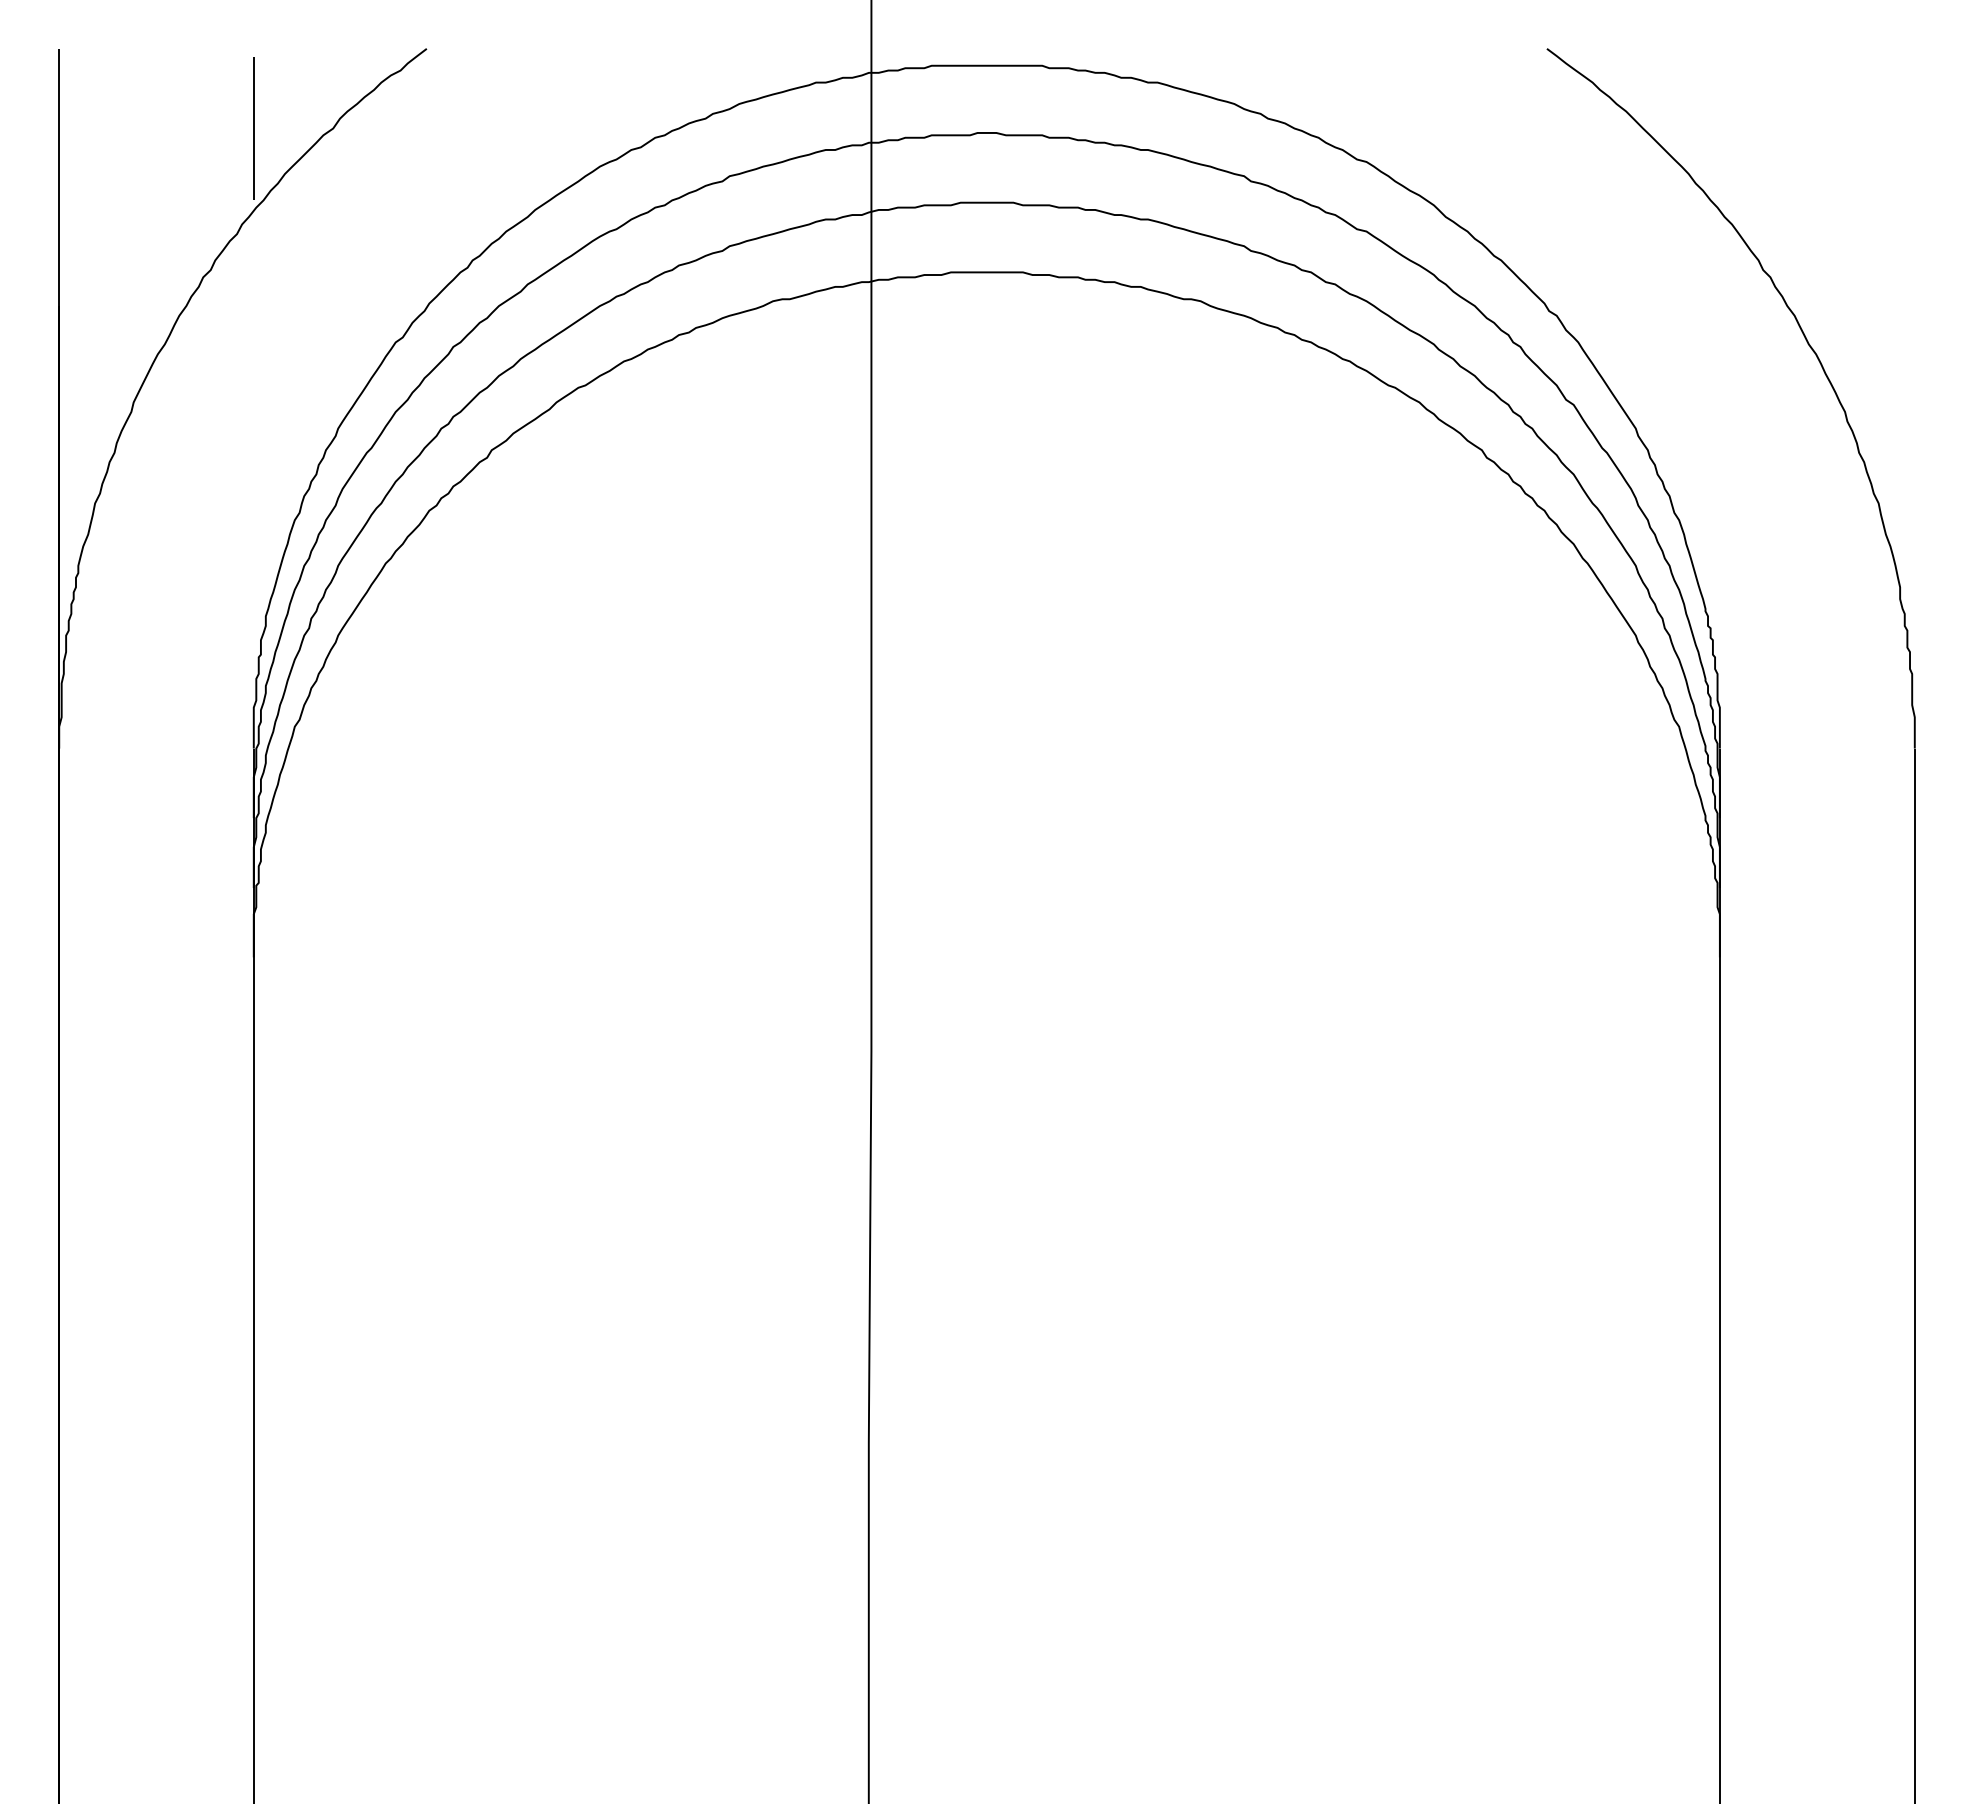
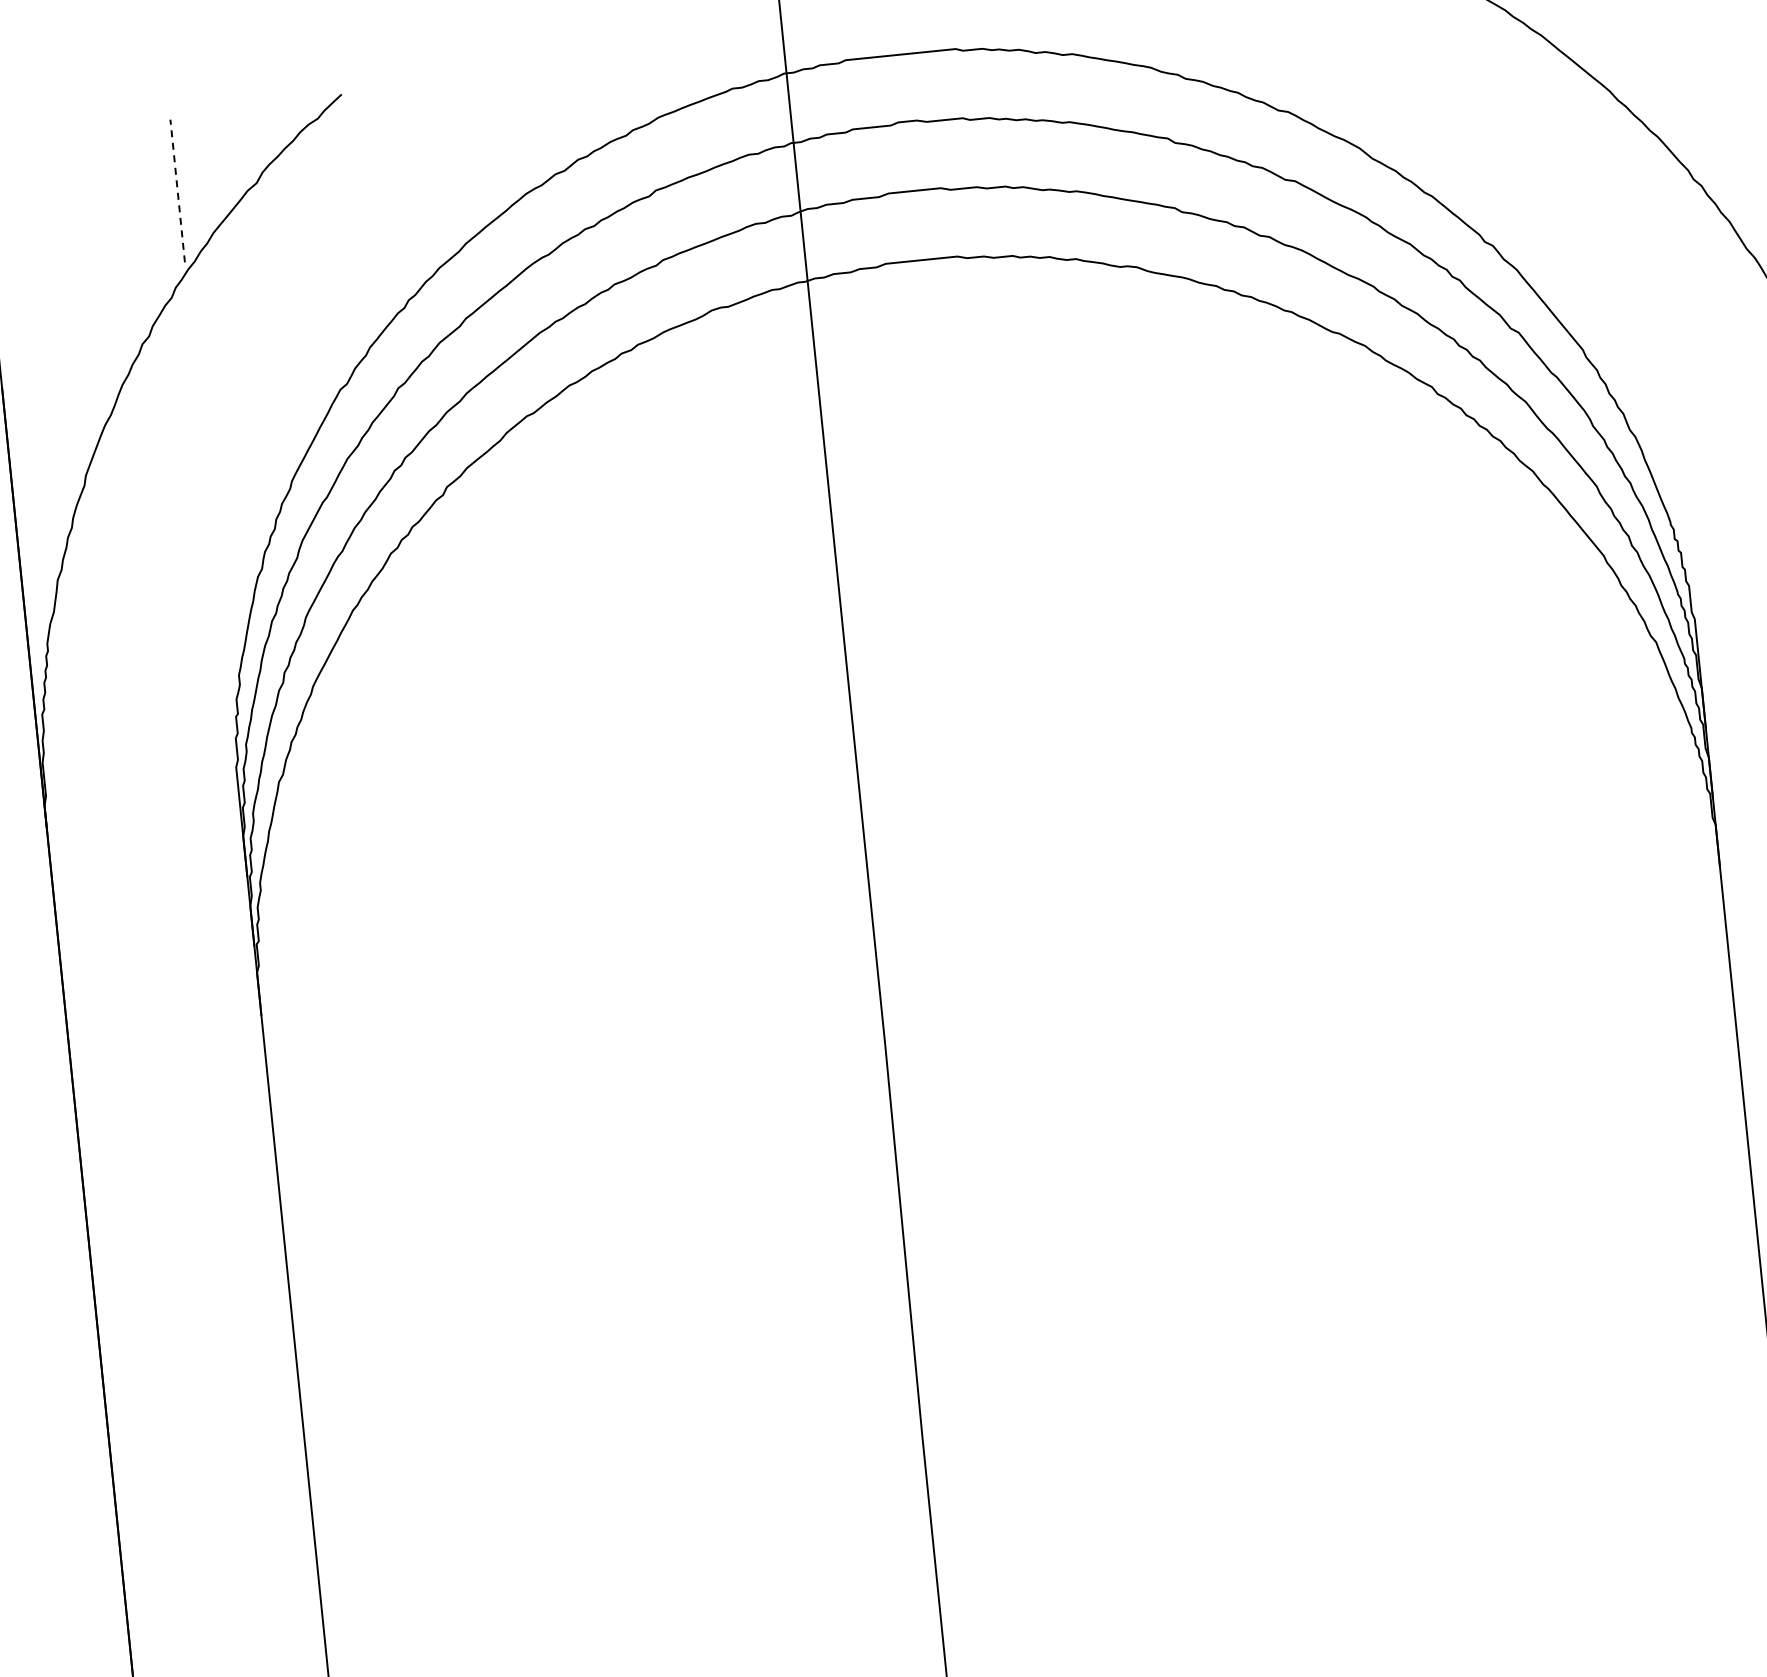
line: (253, 128) -> (177, 191), solid -> dashed

